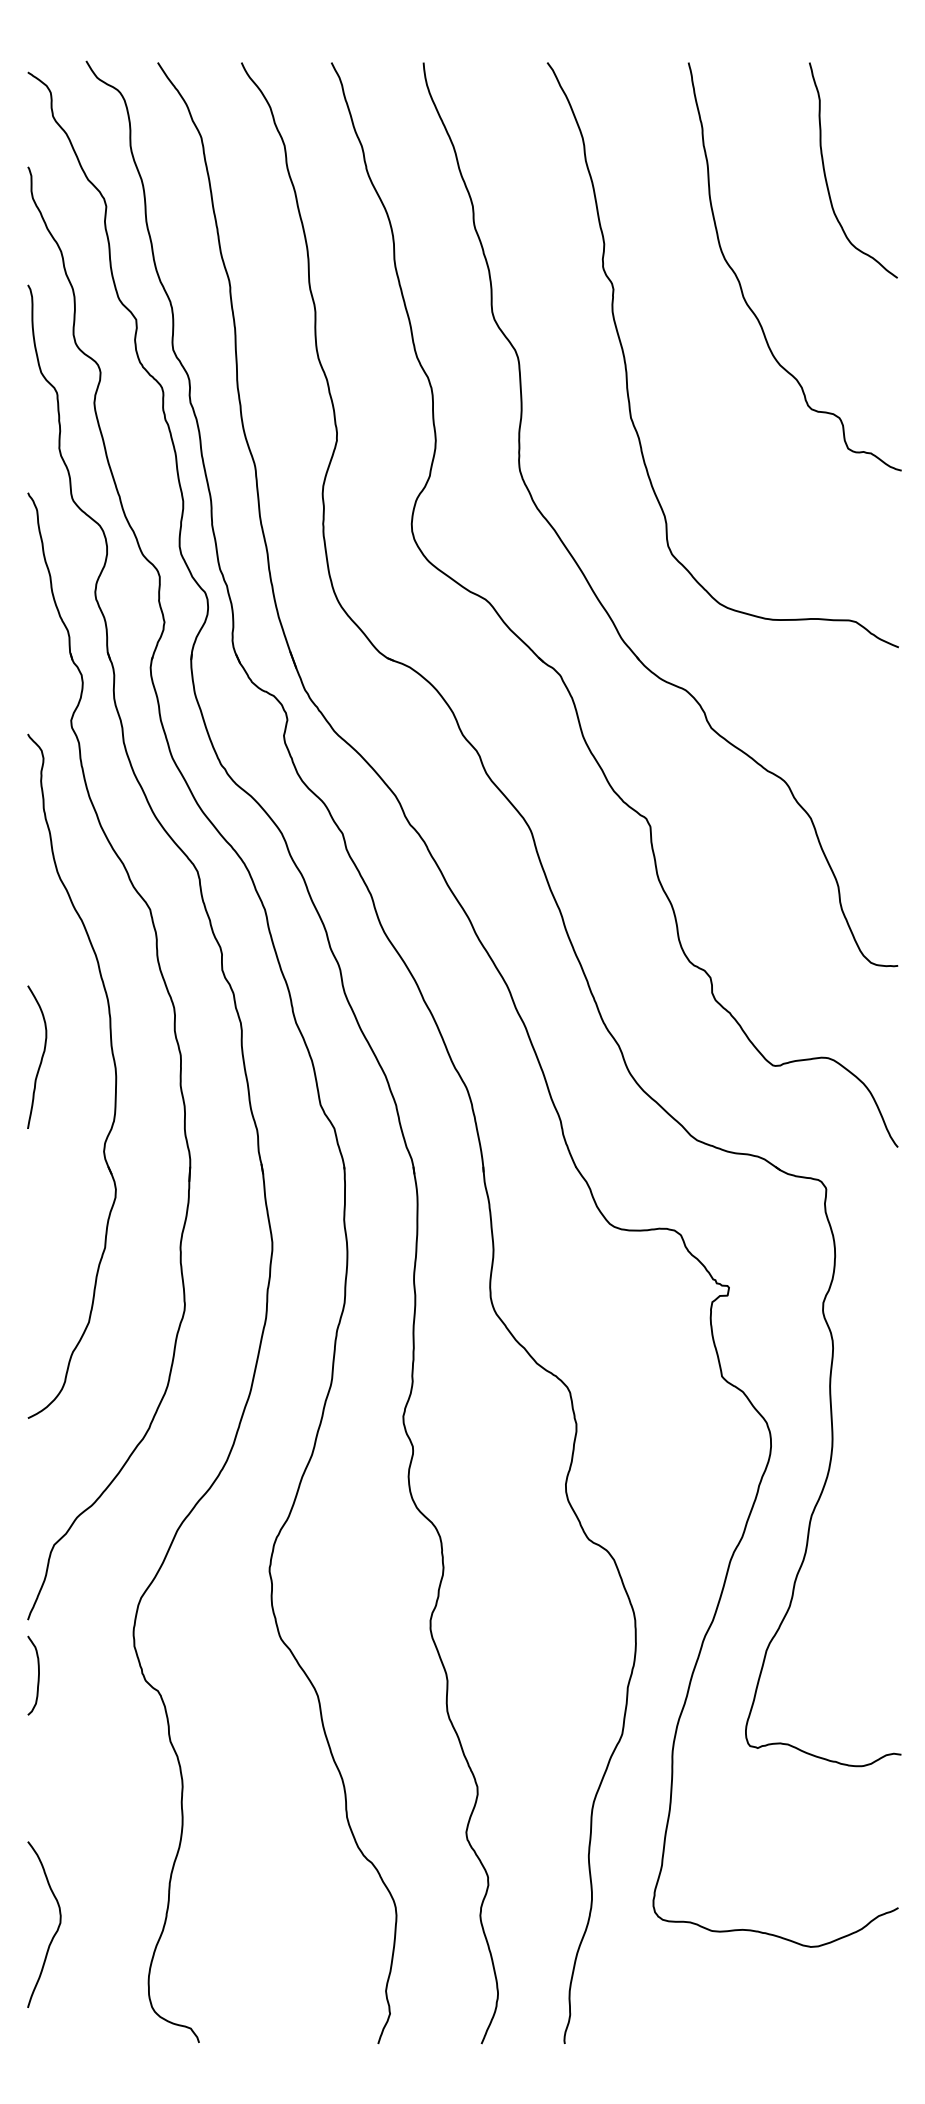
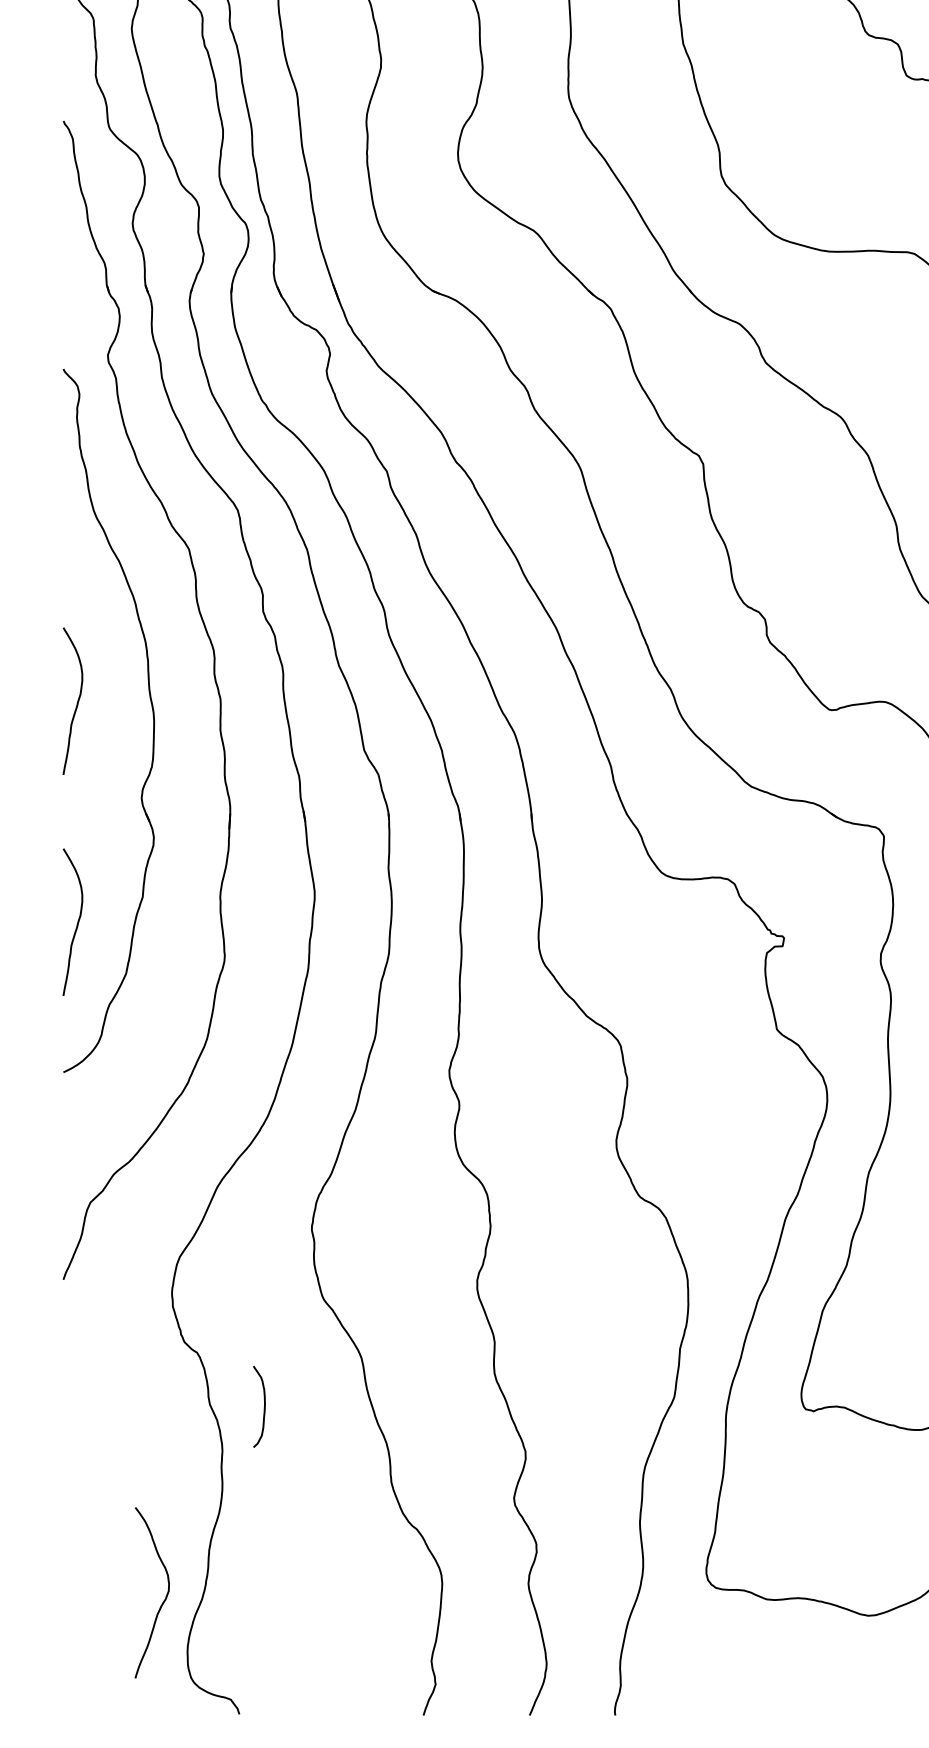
curve: (41, 1271) -> (77, 921), added
curve: (37, 1677) -> (263, 1408), moved
curve: (55, 1931) -> (163, 1599), moved

